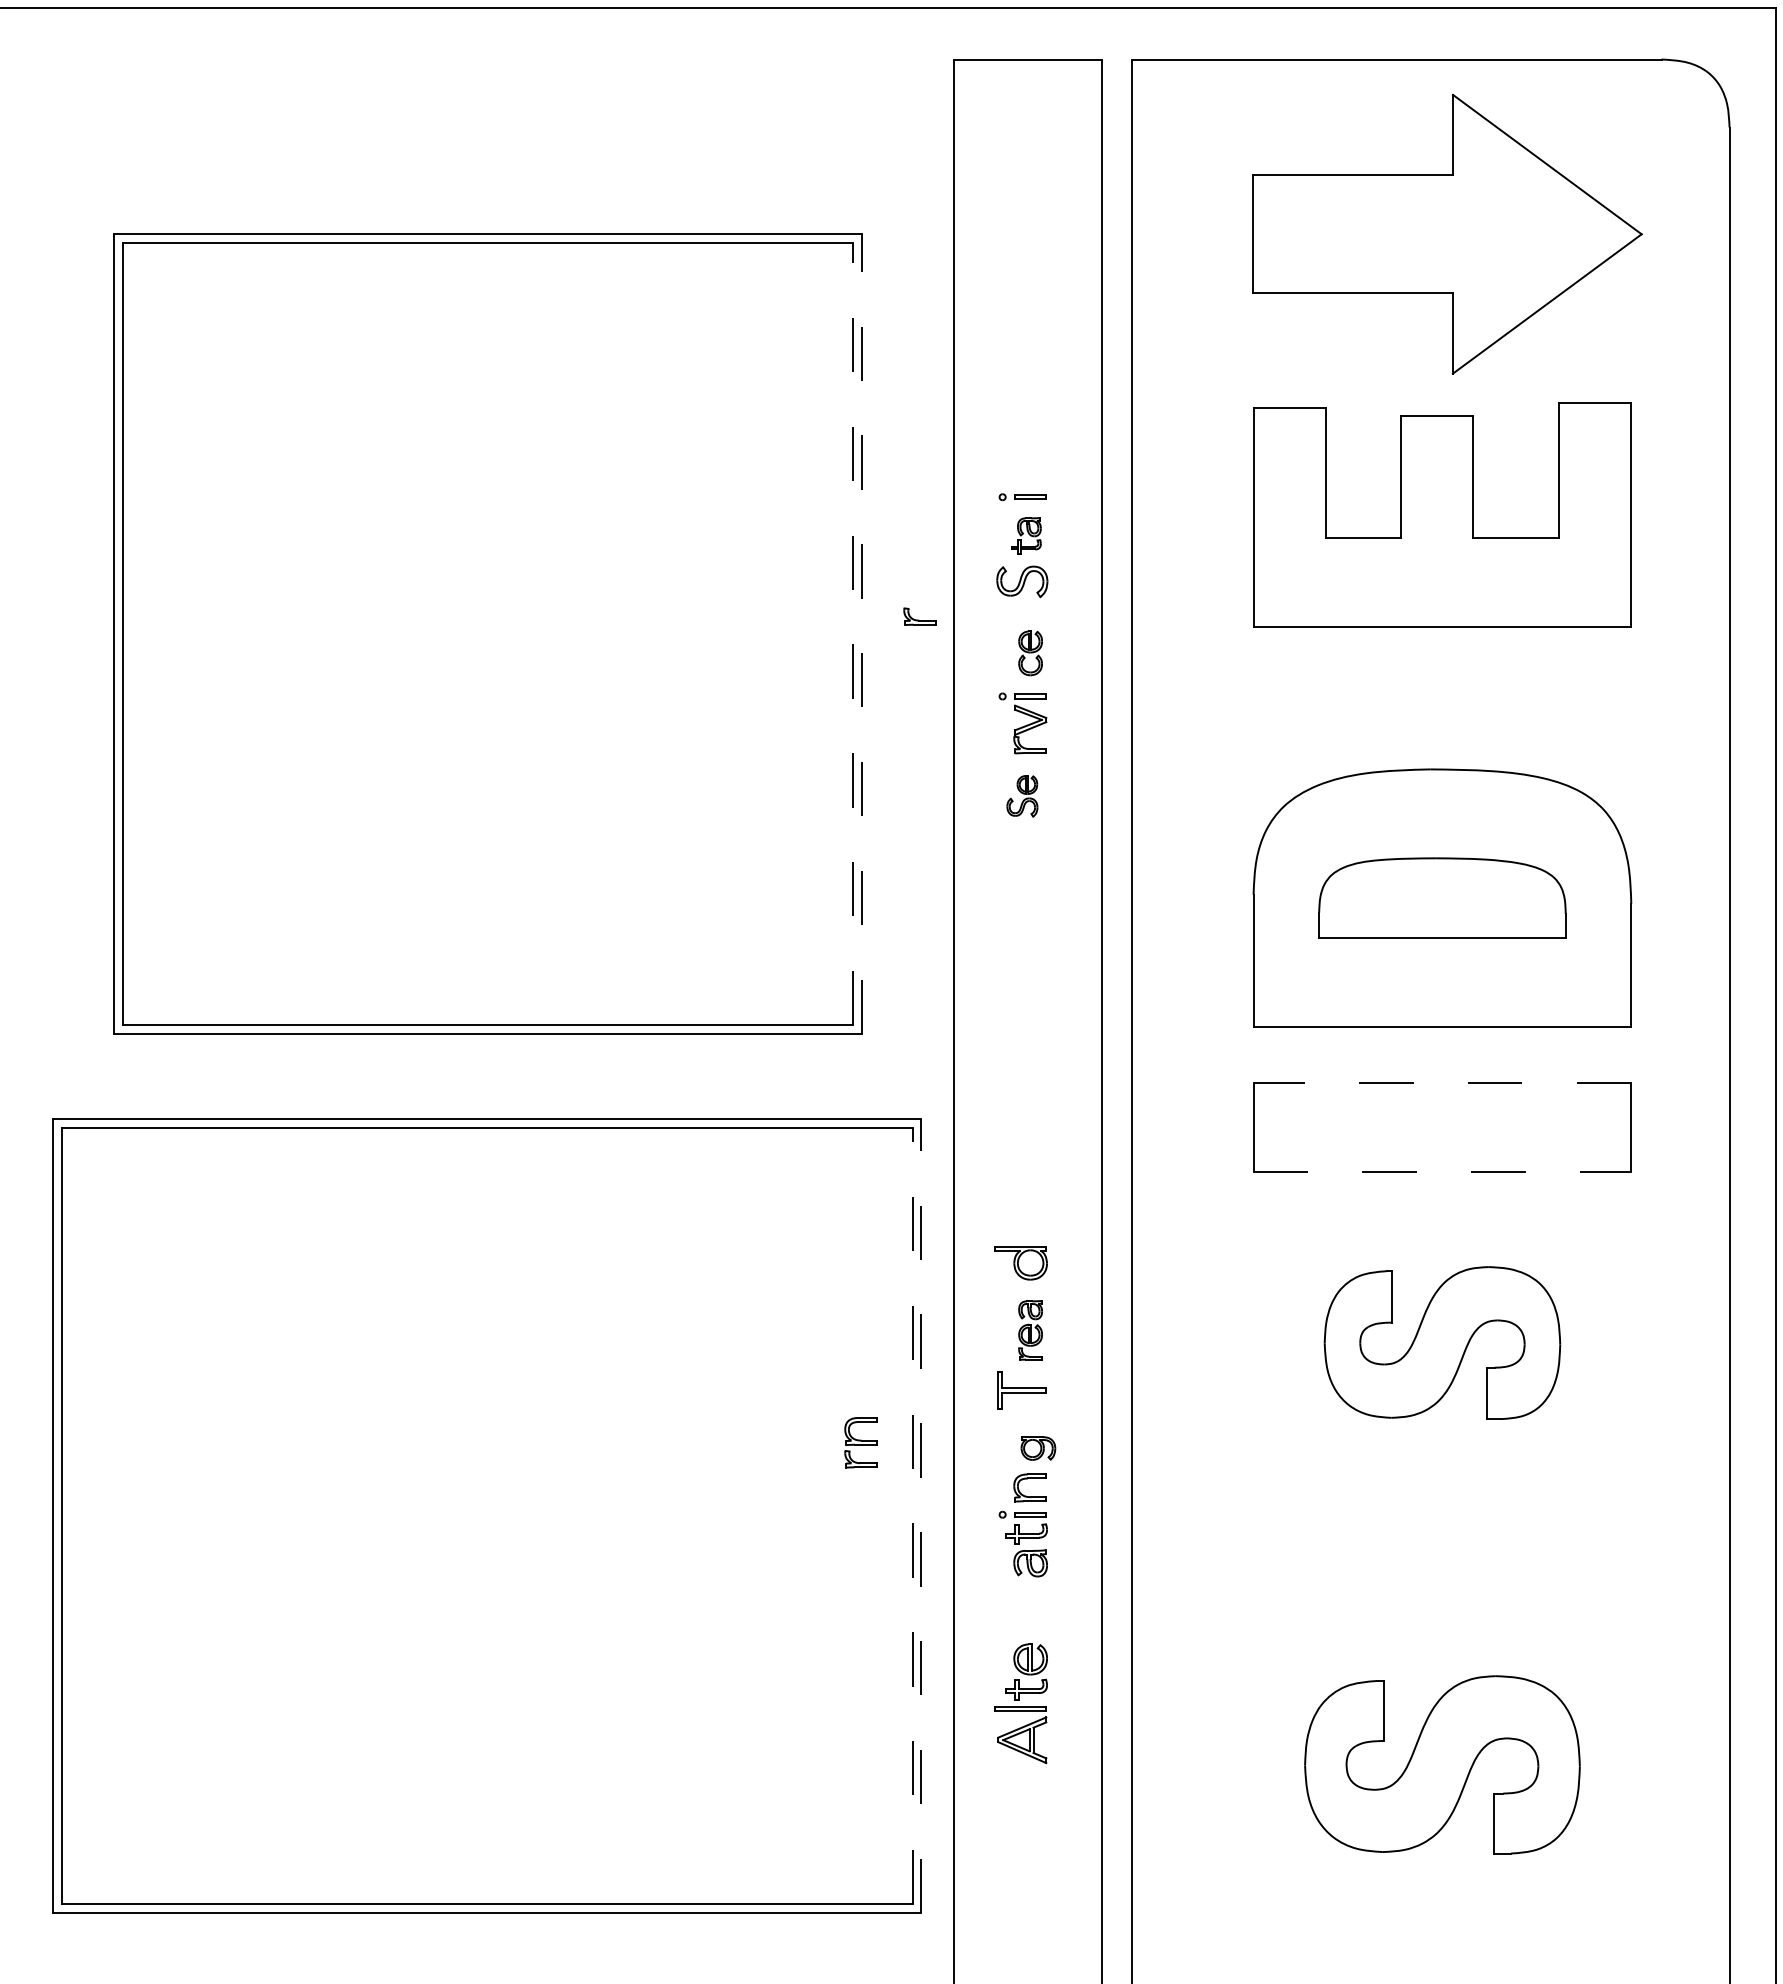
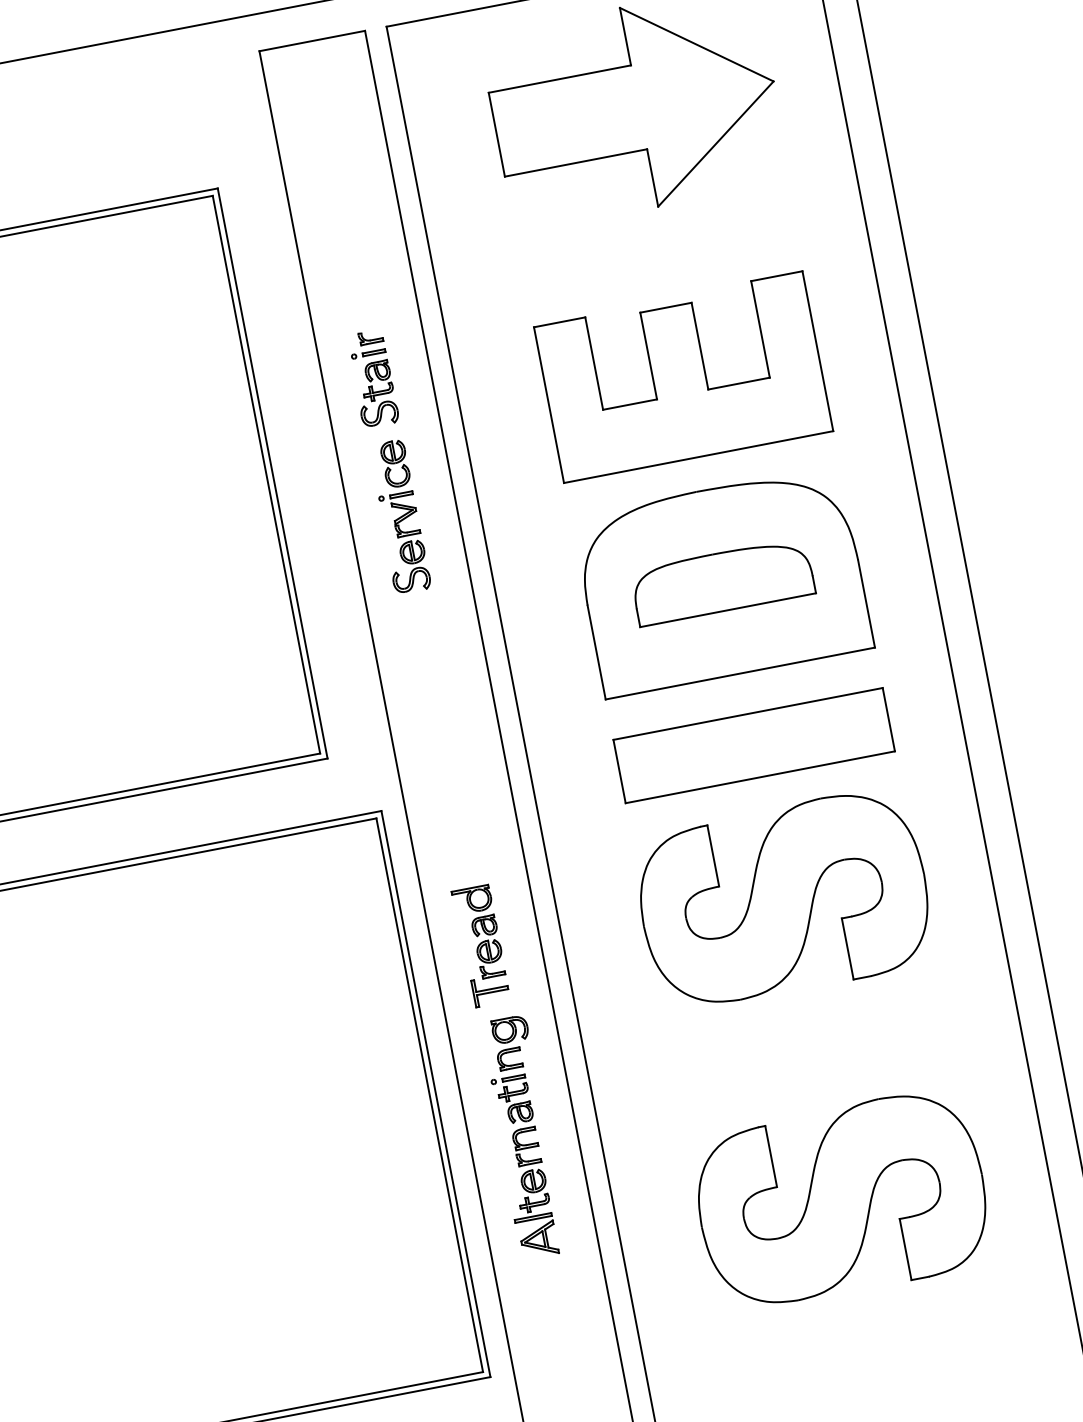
part: (1442, 514) -> (683, 376), moved
part: (1026, 535) -> (376, 380), size x1.43
part: (919, 616) -> (370, 337), moved
line: (853, 633) -> (266, 474), dashed -> solid
line: (862, 634) -> (273, 473), dashed -> solid
part: (1030, 653) -> (395, 464), size x1.43
part: (1022, 796) -> (409, 567), size x1.67
line: (1442, 1083) -> (748, 714), dashed -> solid
line: (1442, 1172) -> (760, 777), dashed -> solid
part: (1030, 1330) -> (488, 946), size x1.43
part: (1442, 1342) -> (783, 898), size x1.67
part: (860, 1442) -> (526, 1146), moved
part: (1038, 1448) -> (510, 1029), size x1.43
line: (912, 1515) -> (429, 1094), dashed -> solid
line: (921, 1515) -> (436, 1093), dashed -> solid
part: (1442, 1764) -> (841, 1199), size x1.43

